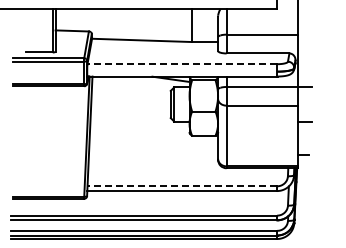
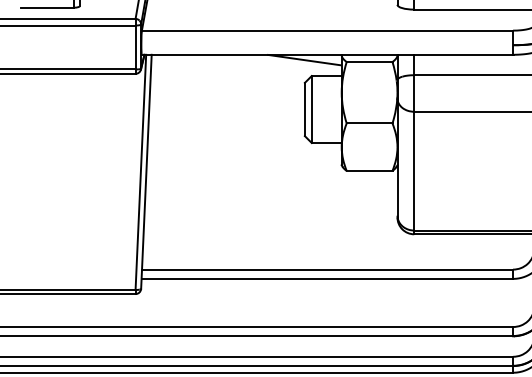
line: (182, 64) -> (327, 31), dashed -> solid
line: (182, 186) -> (327, 269), dashed -> solid

